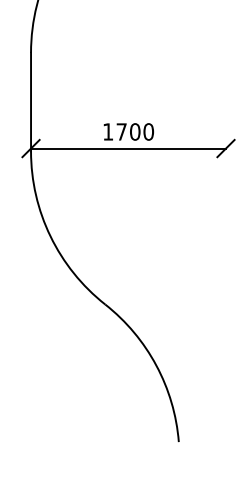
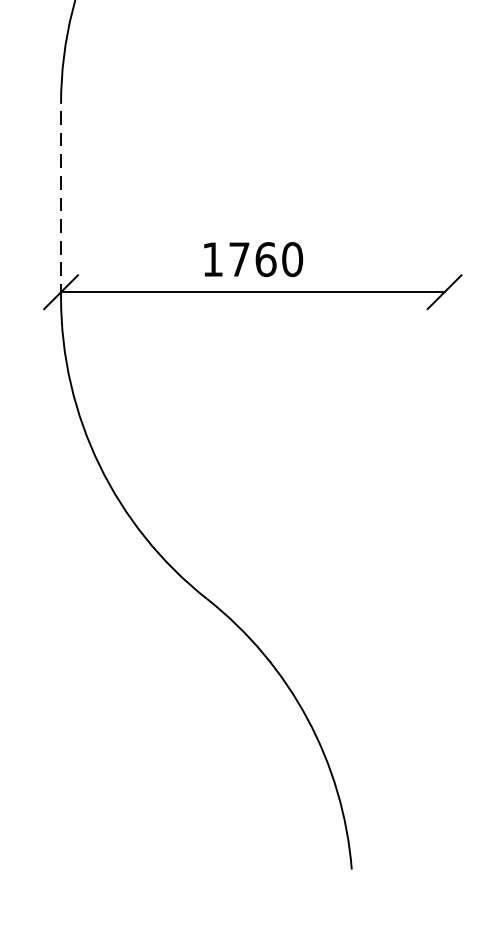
line: (31, 101) -> (61, 199), solid -> dashed
text: (135, 131) -> (266, 258), 1700 -> 1760

